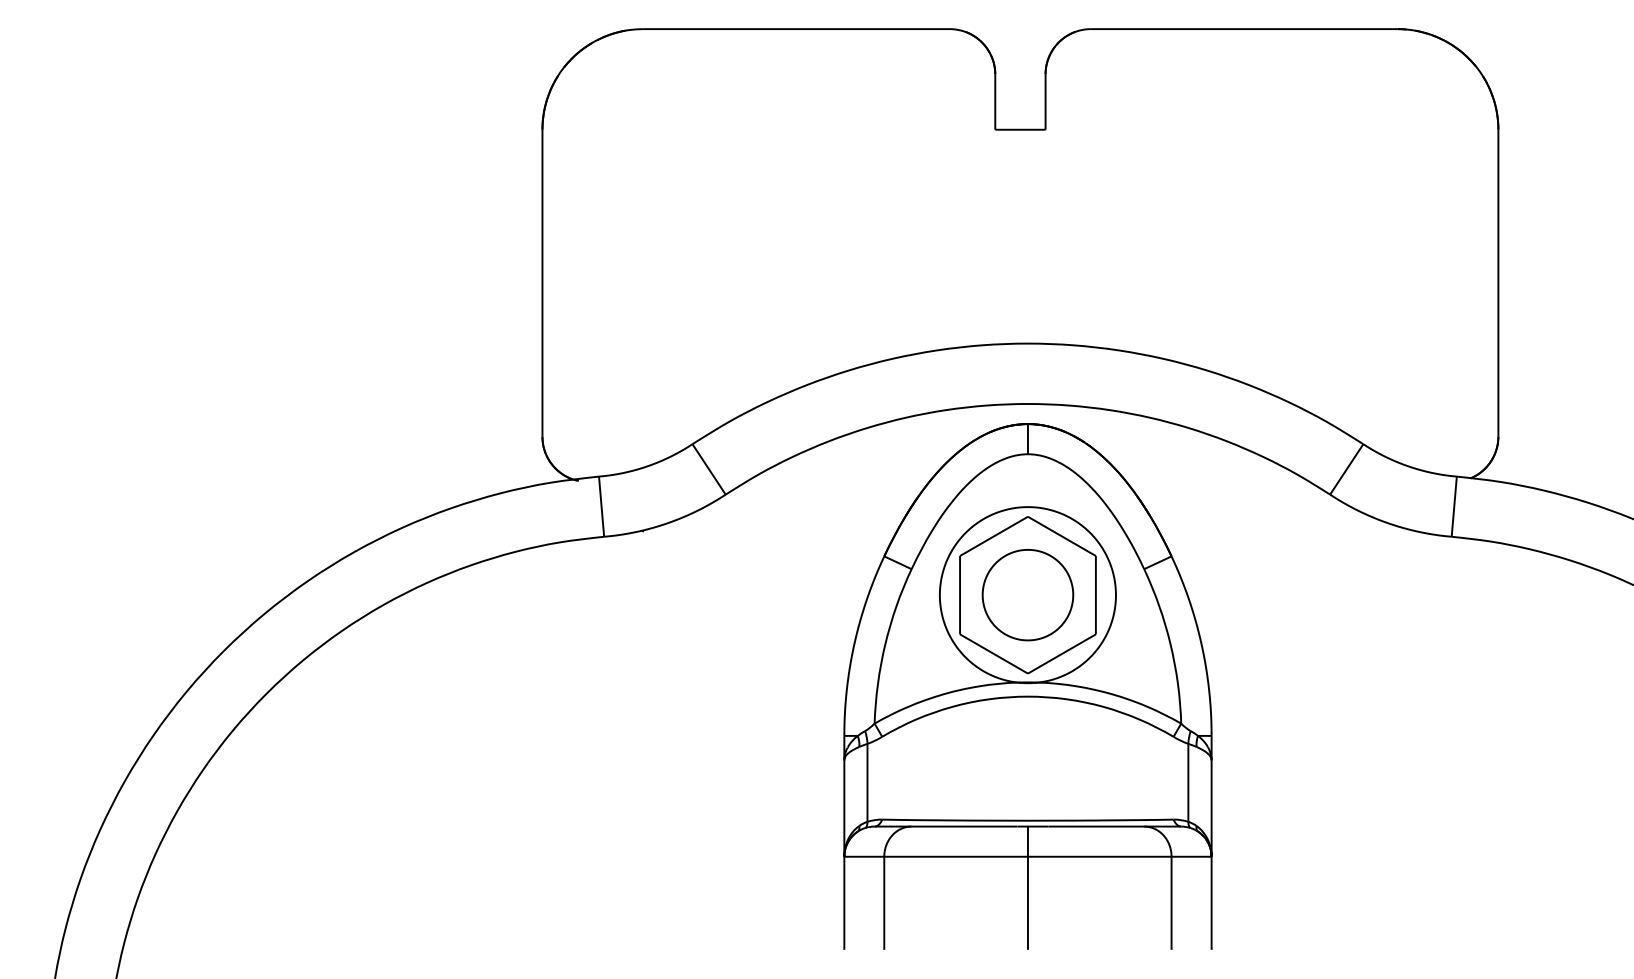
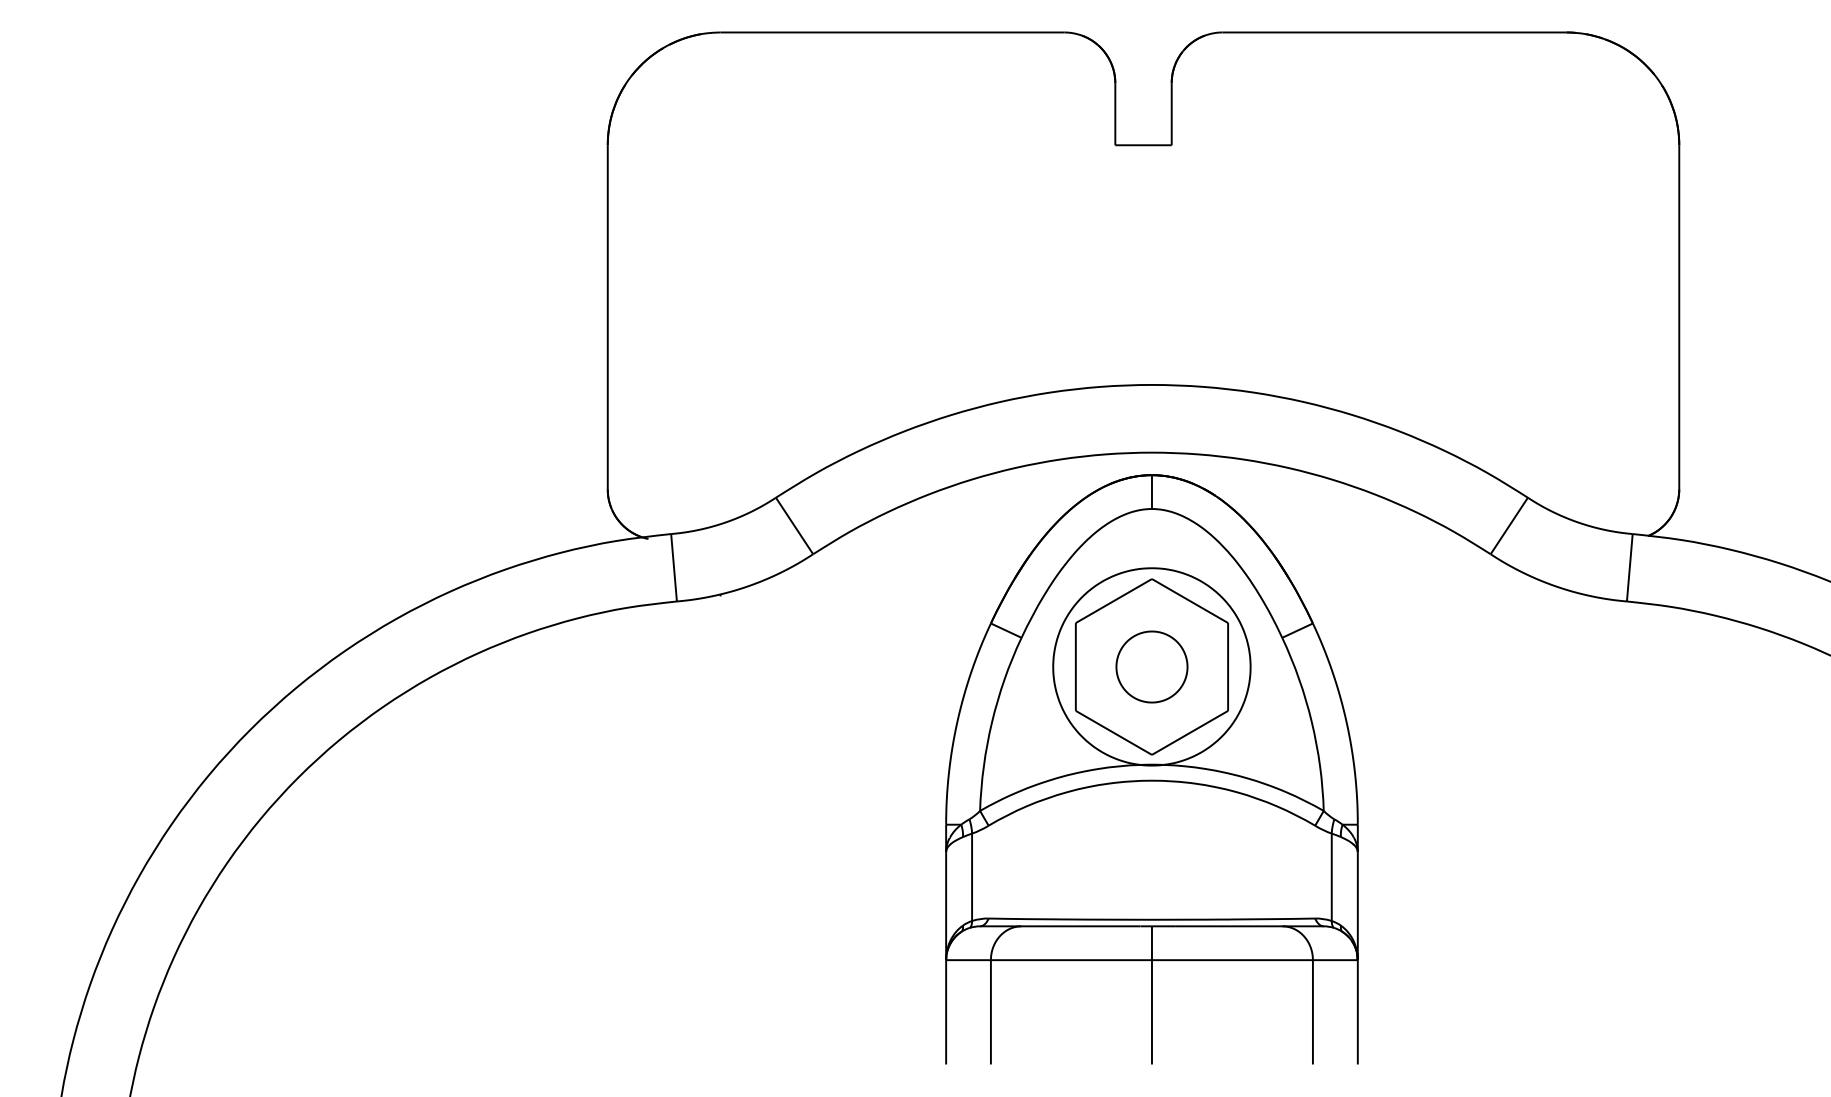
part: (1027, 595) -> (1151, 667), size x0.7

